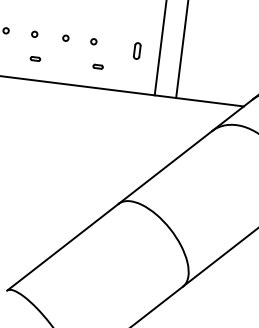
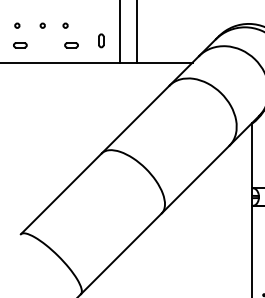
part: (137, 50) -> (101, 40), moved
part: (35, 59) -> (20, 45), size x1.67
part: (98, 66) -> (71, 45), size x1.67

